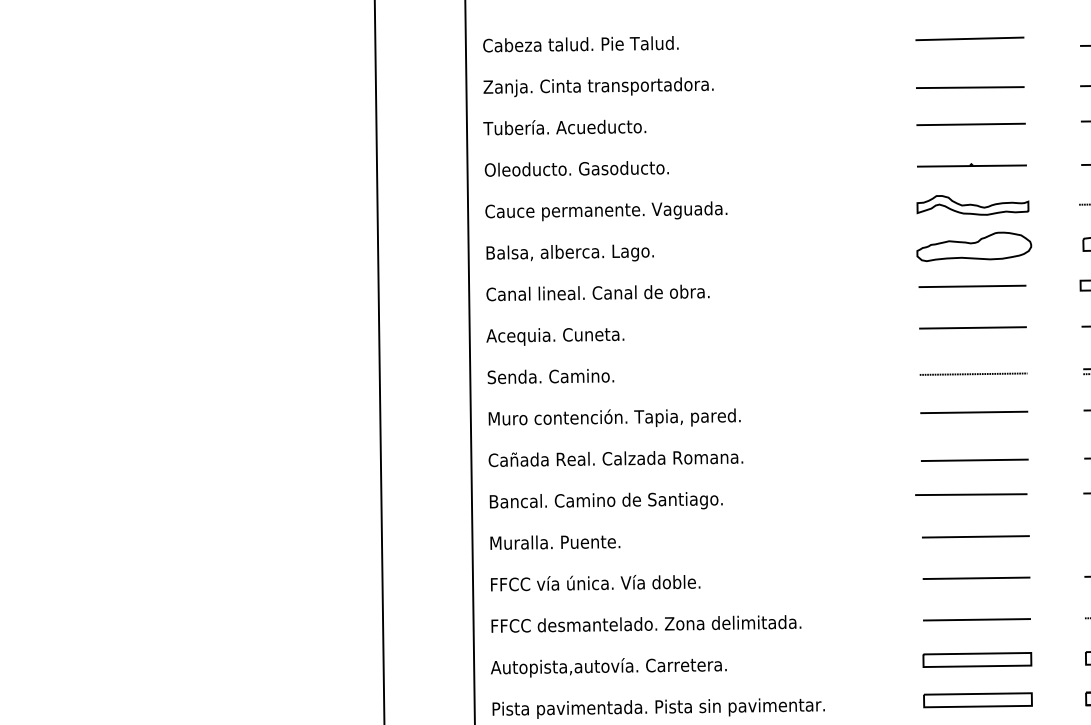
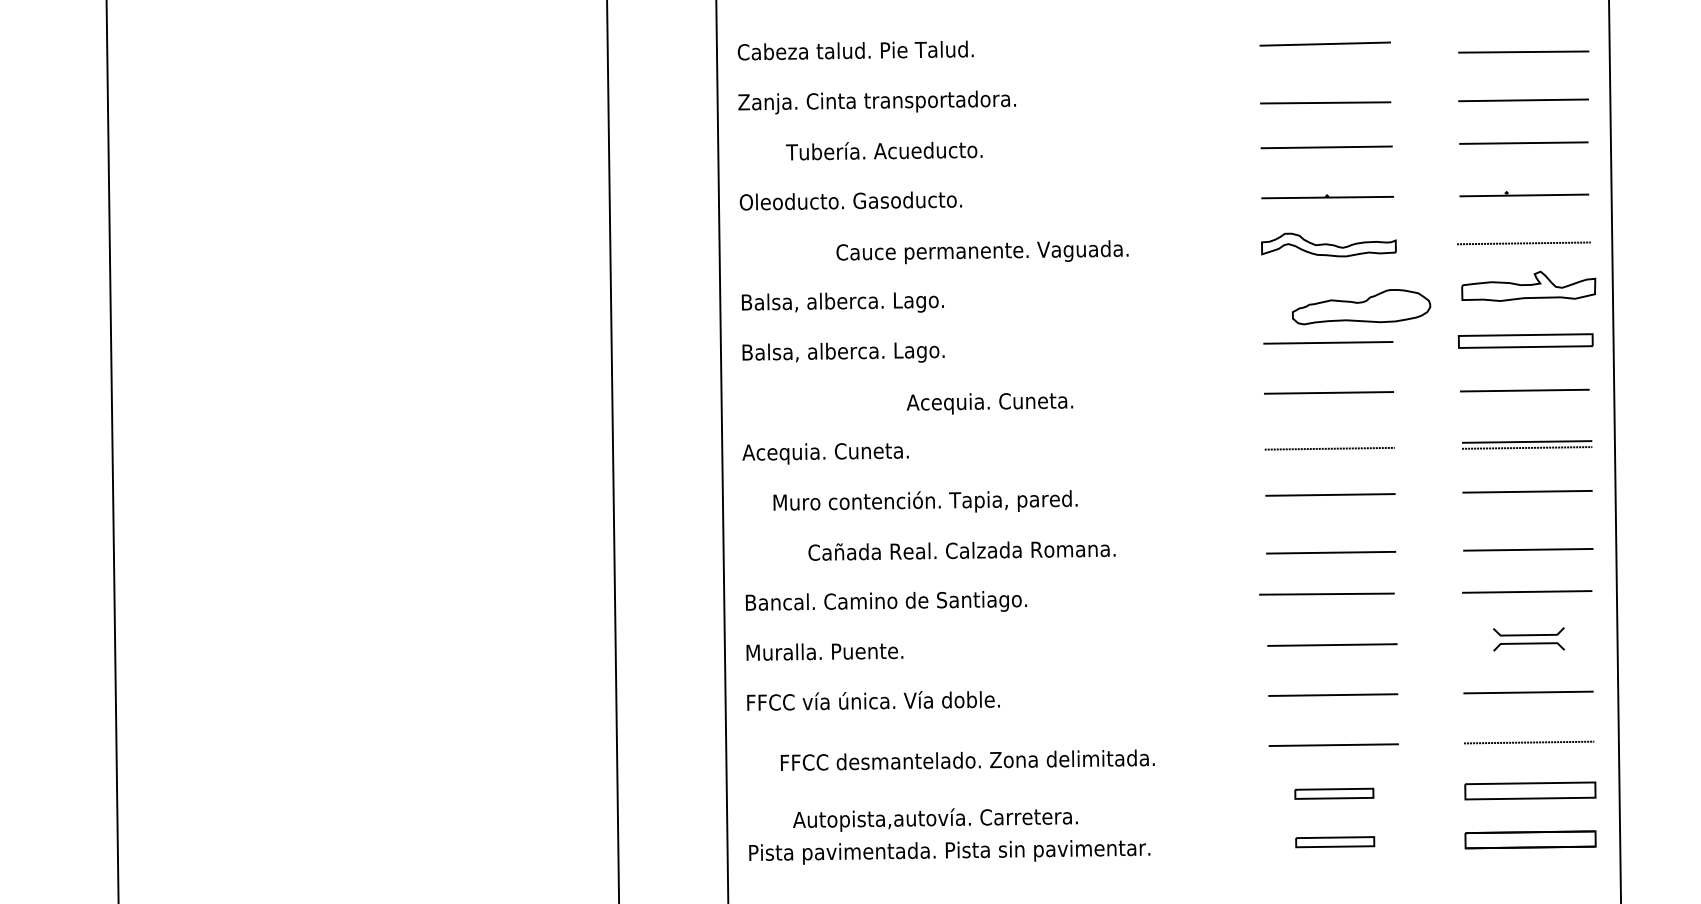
text: (564, 127) -> (884, 150), moved
text: (606, 211) -> (982, 252), moved
part: (974, 247) -> (1361, 307), moved
text: (598, 293) -> (876, 351), Canal lineal. Canal de obra. -> Balsa, alberca. Lago.
text: (554, 336) -> (989, 403), moved
text: (555, 378) -> (825, 453), Senda. Camino. -> Acequia. Cuneta.
text: (614, 417) -> (925, 501), moved
text: (615, 458) -> (961, 550), moved
text: (646, 623) -> (967, 759), moved
part: (977, 659) -> (1334, 793), size x0.6
text: (608, 667) -> (935, 819), moved
part: (978, 699) -> (1335, 841), size x0.6

